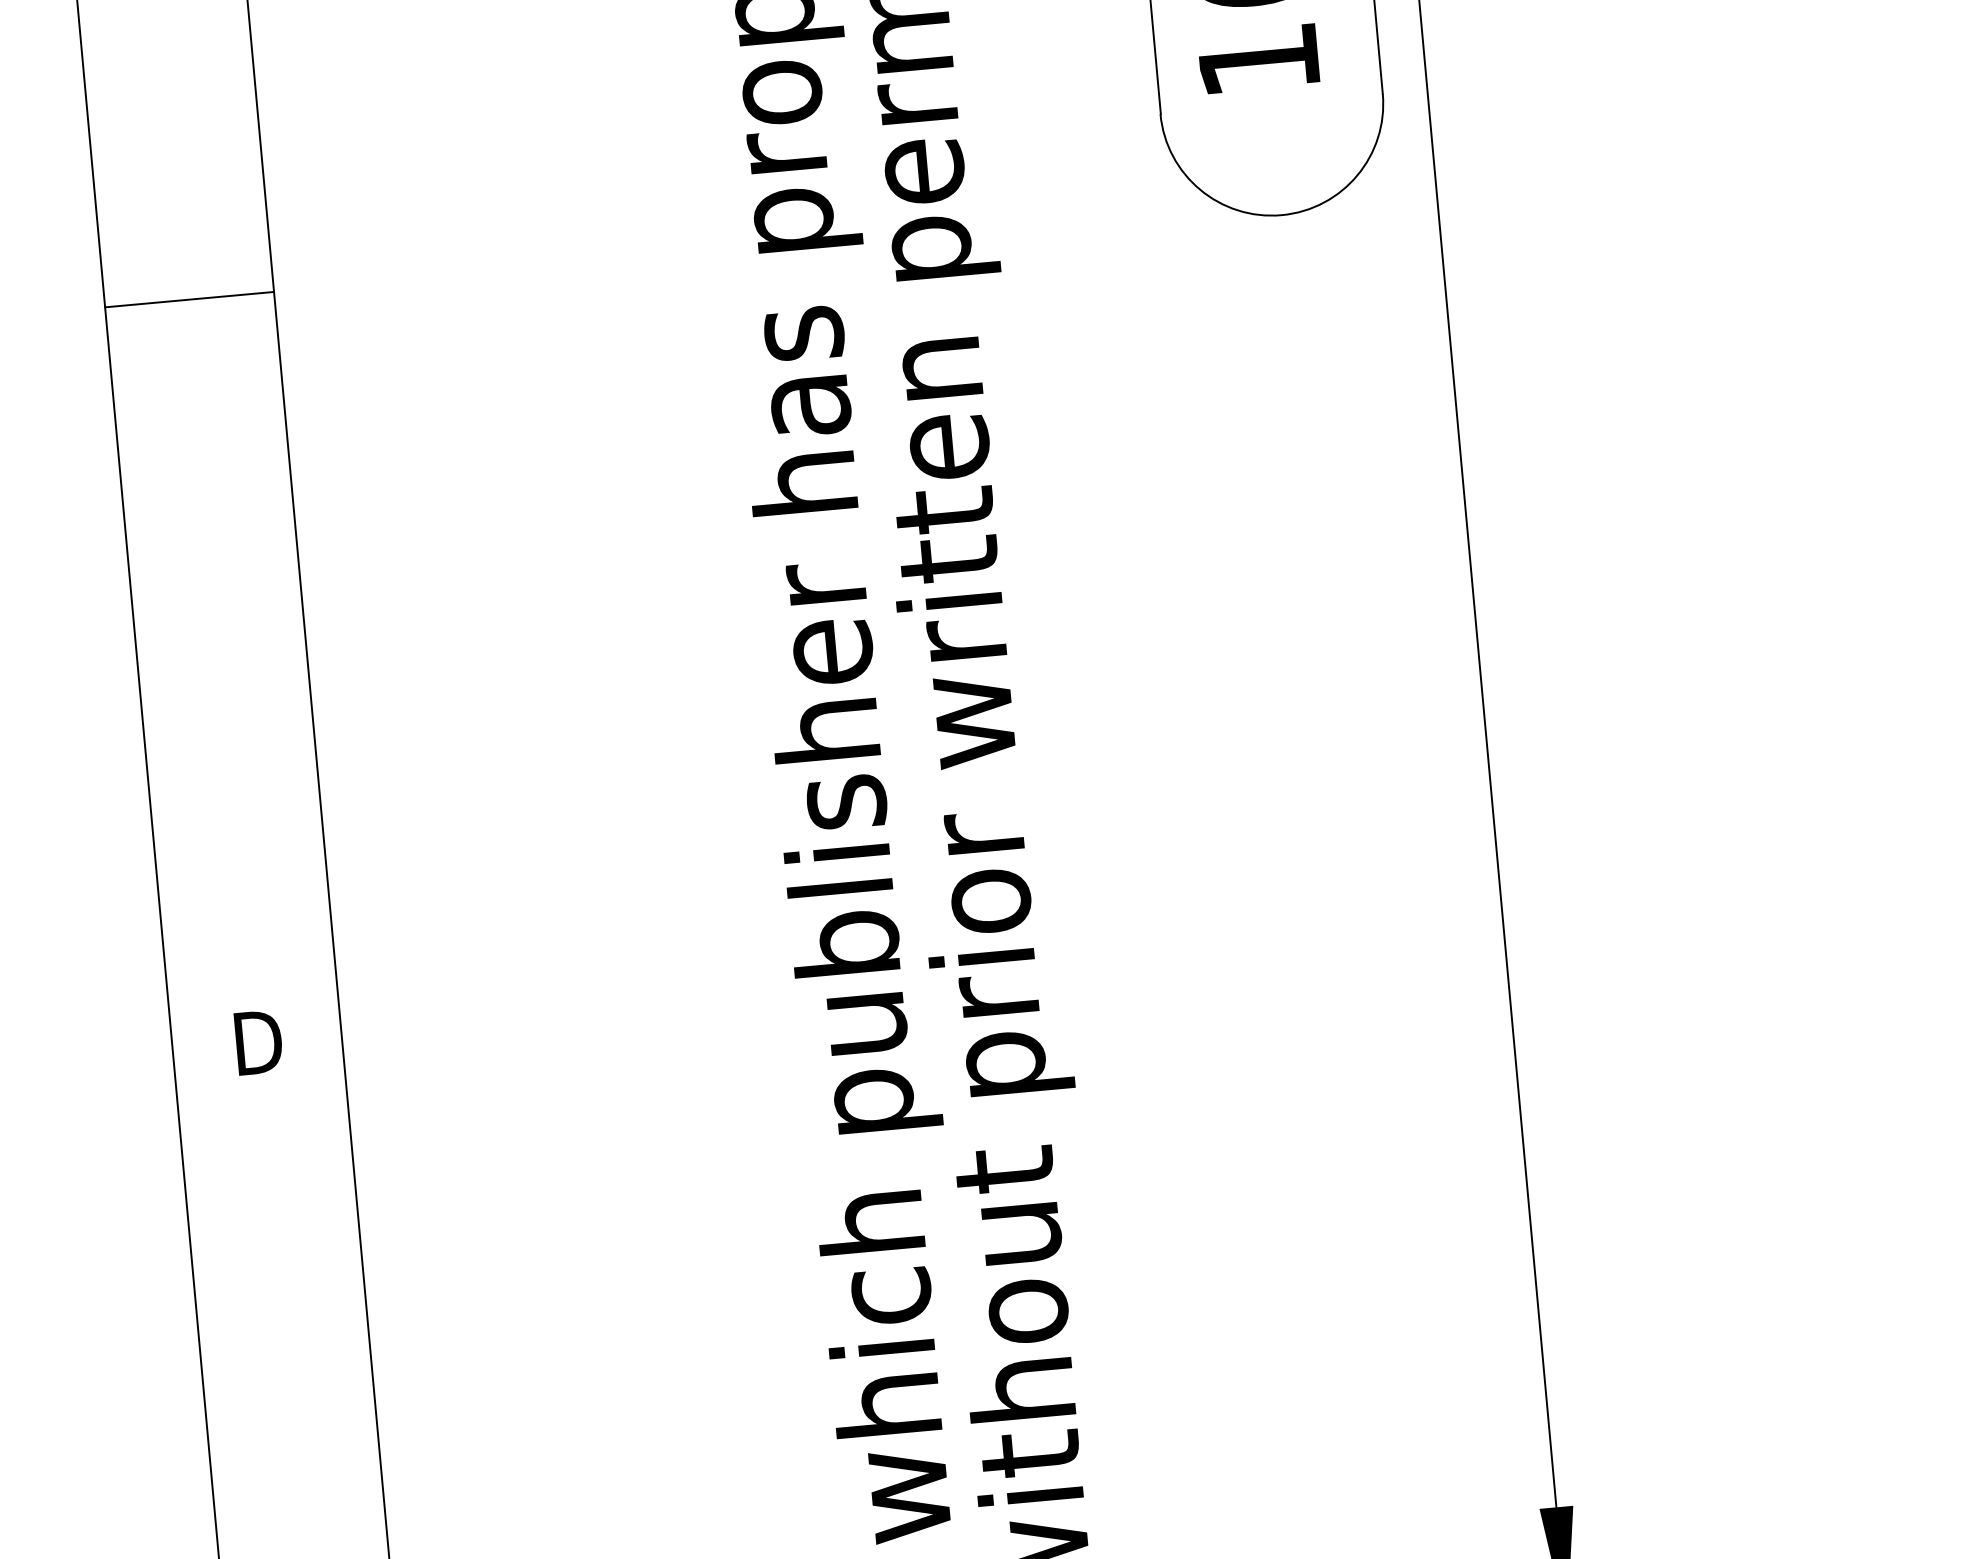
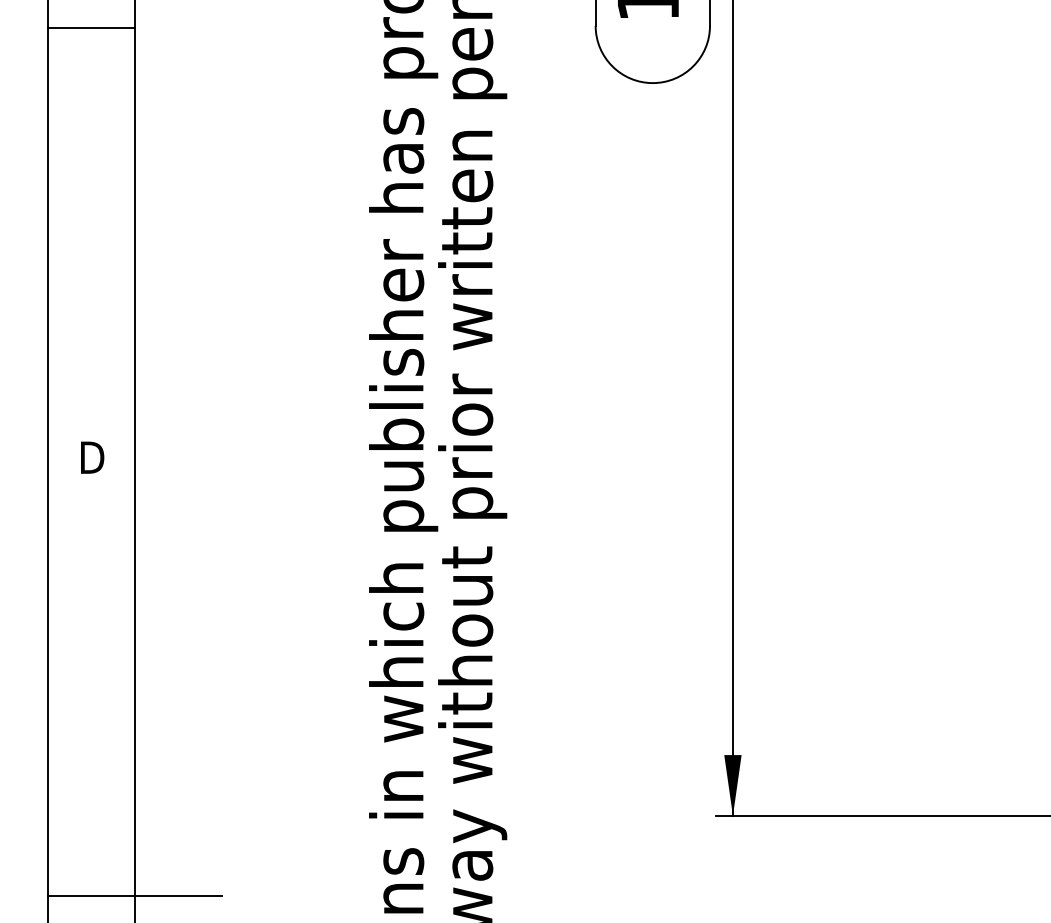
line: (189, 299) -> (91, 27), moved

